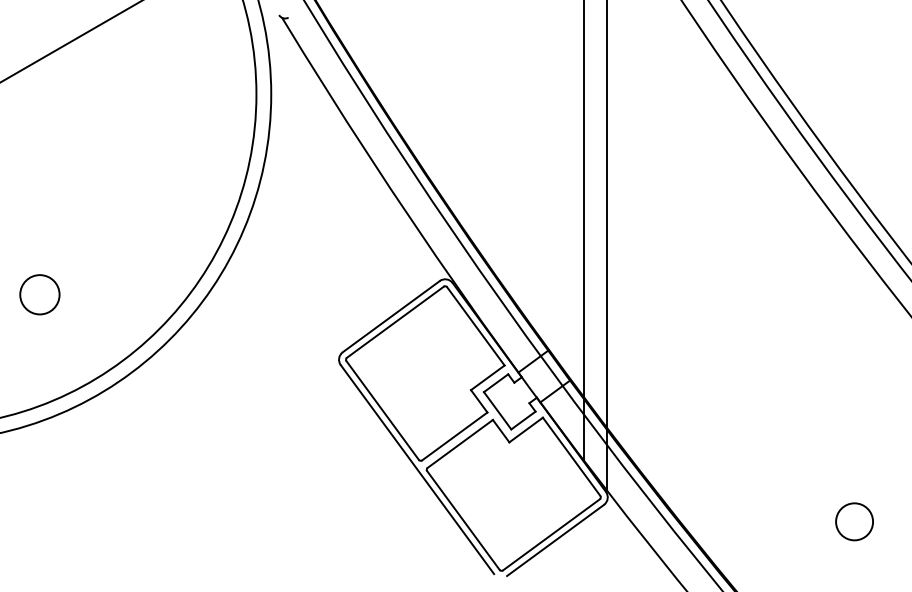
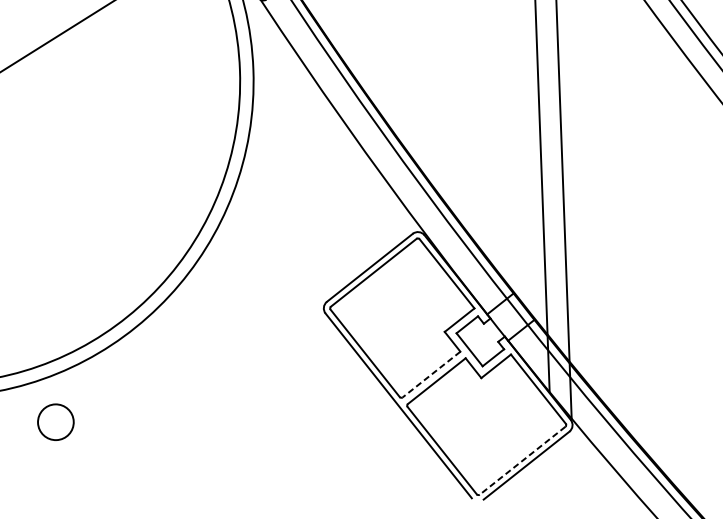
circle: (39, 294) -> (55, 422), moved
line: (454, 436) -> (431, 374), solid -> dashed
line: (551, 535) -> (522, 461), solid -> dashed

